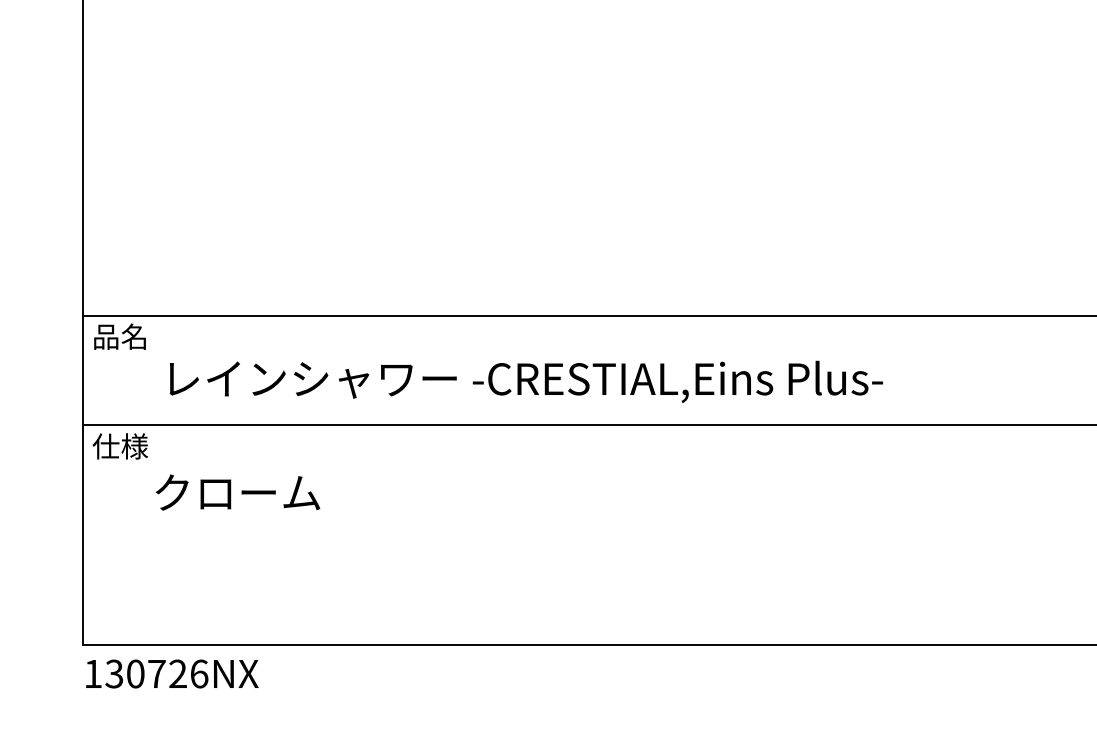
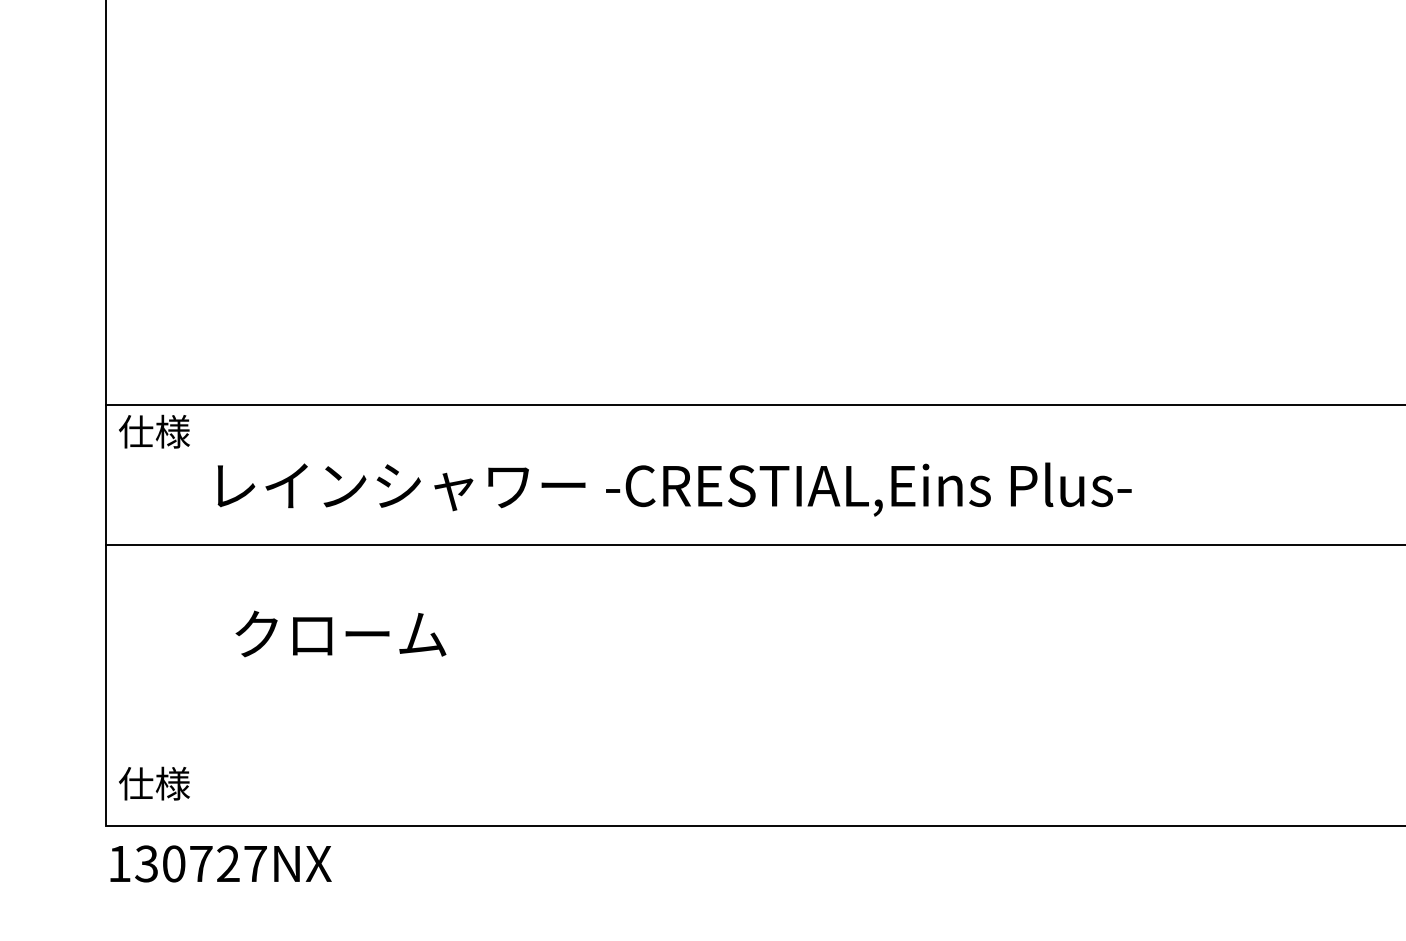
text: (119, 336) -> (153, 431), 品名 -> 仕様
text: (120, 446) -> (154, 783), moved
text: (237, 492) -> (340, 633), moved
text: (199, 673) -> (255, 863), 130726NX -> 130727NX

